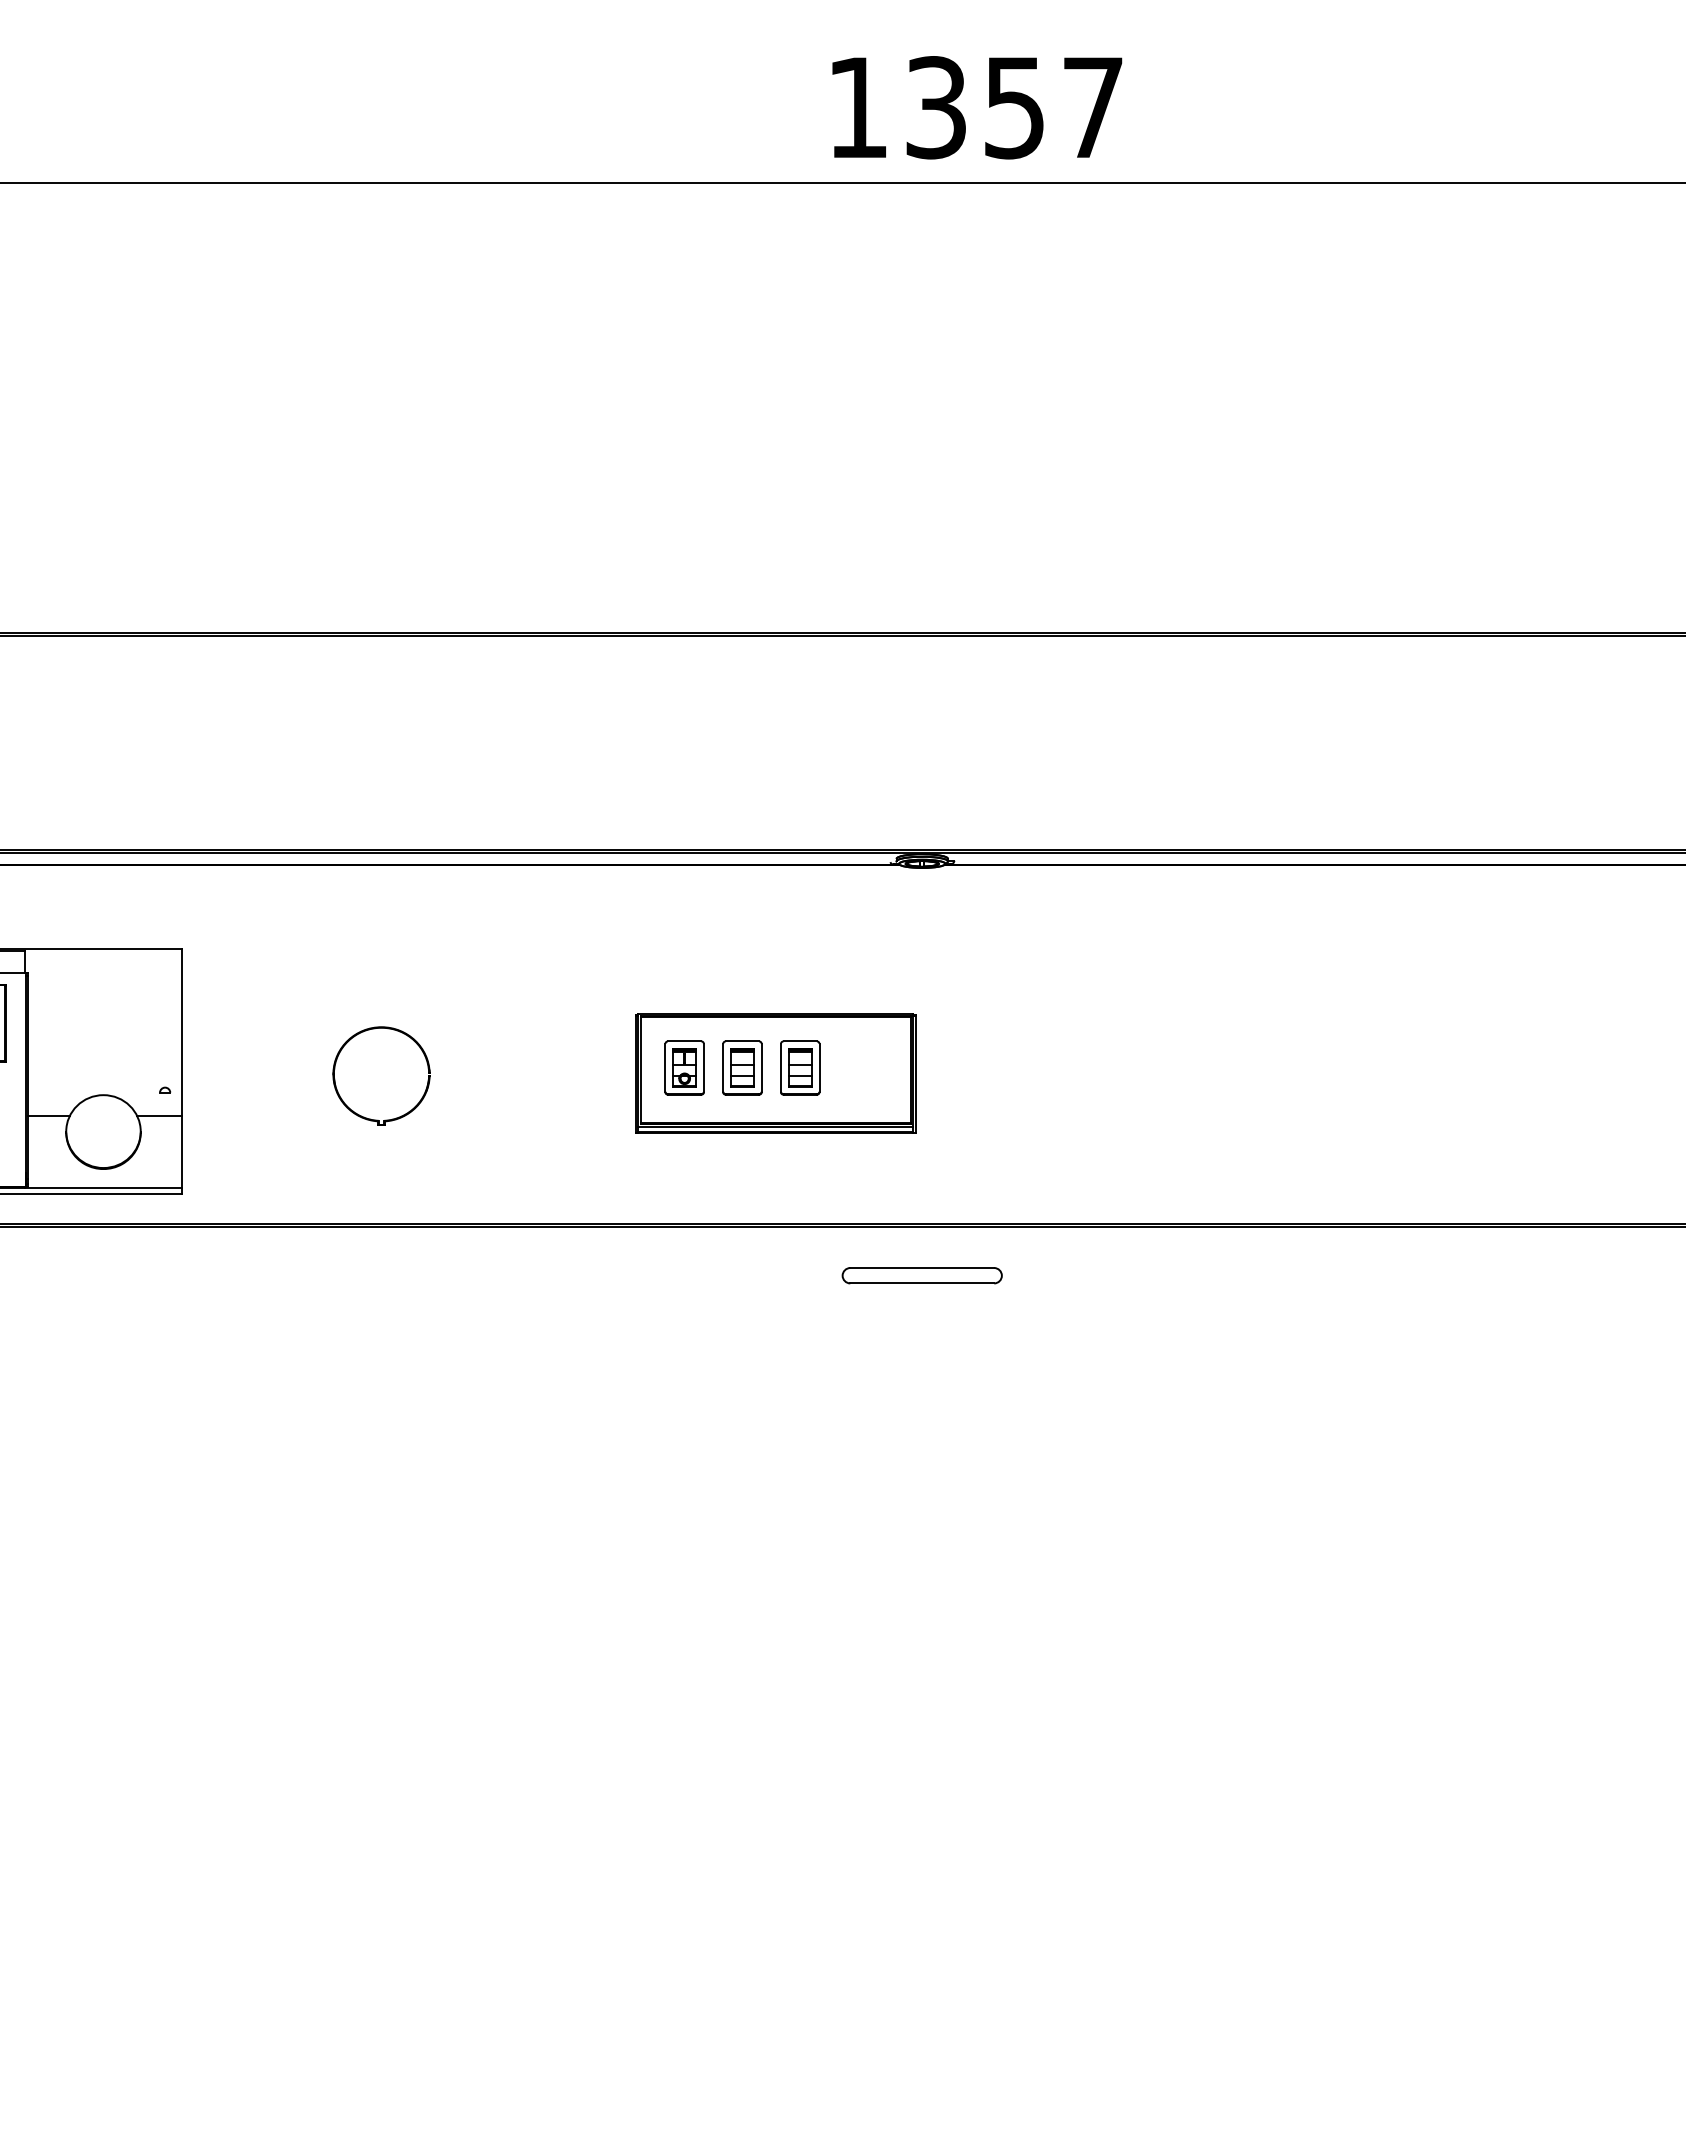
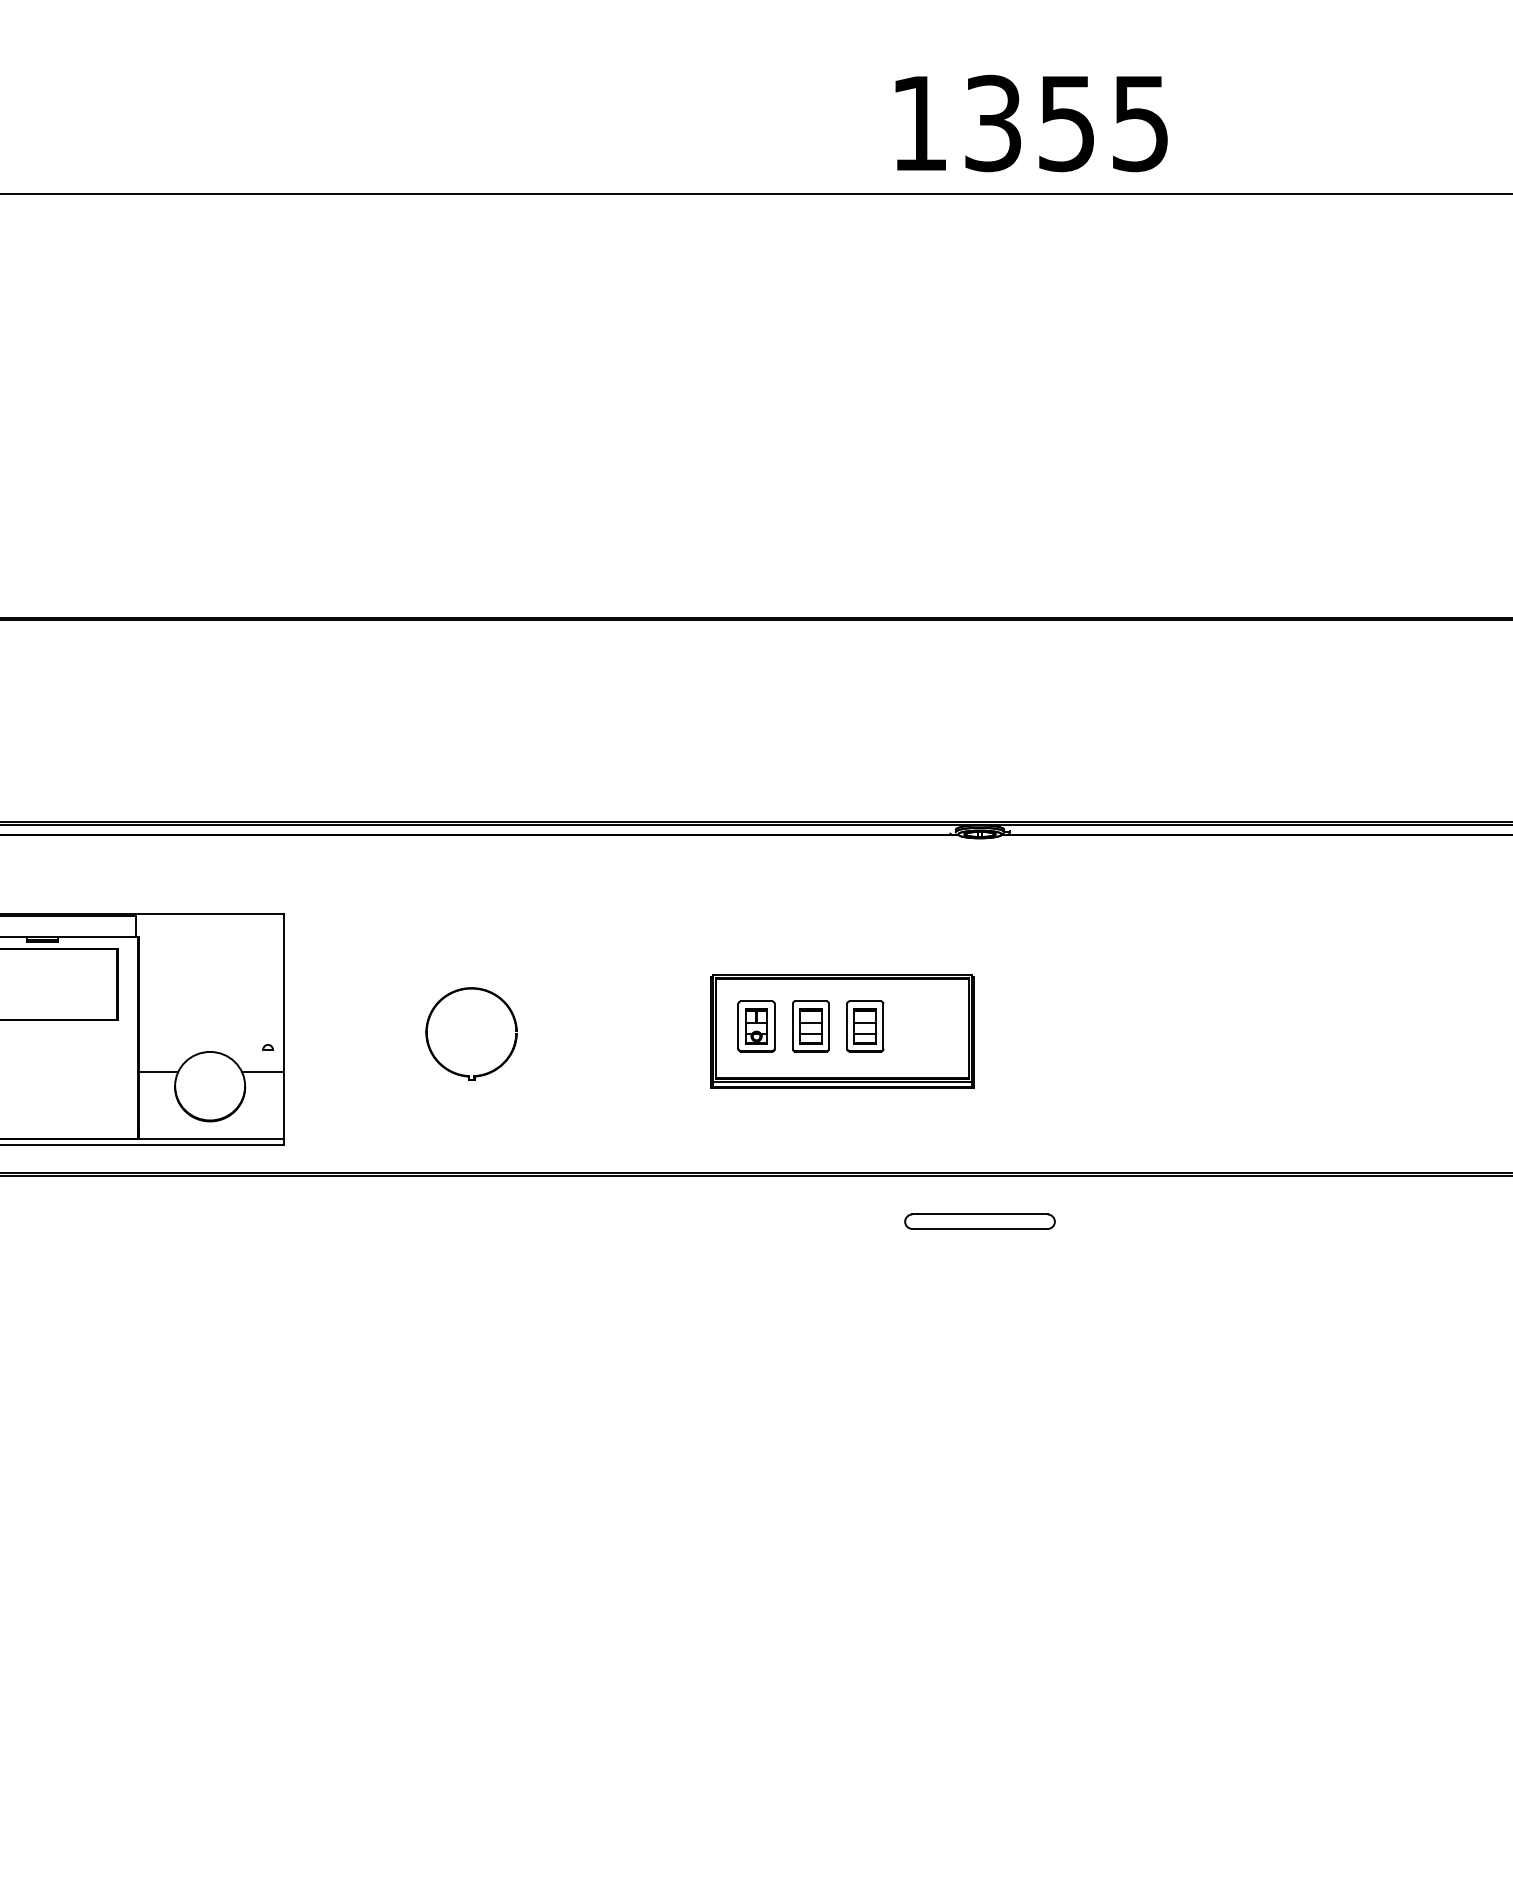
text: (1092, 108) -> (1140, 124), 1357 -> 1355

